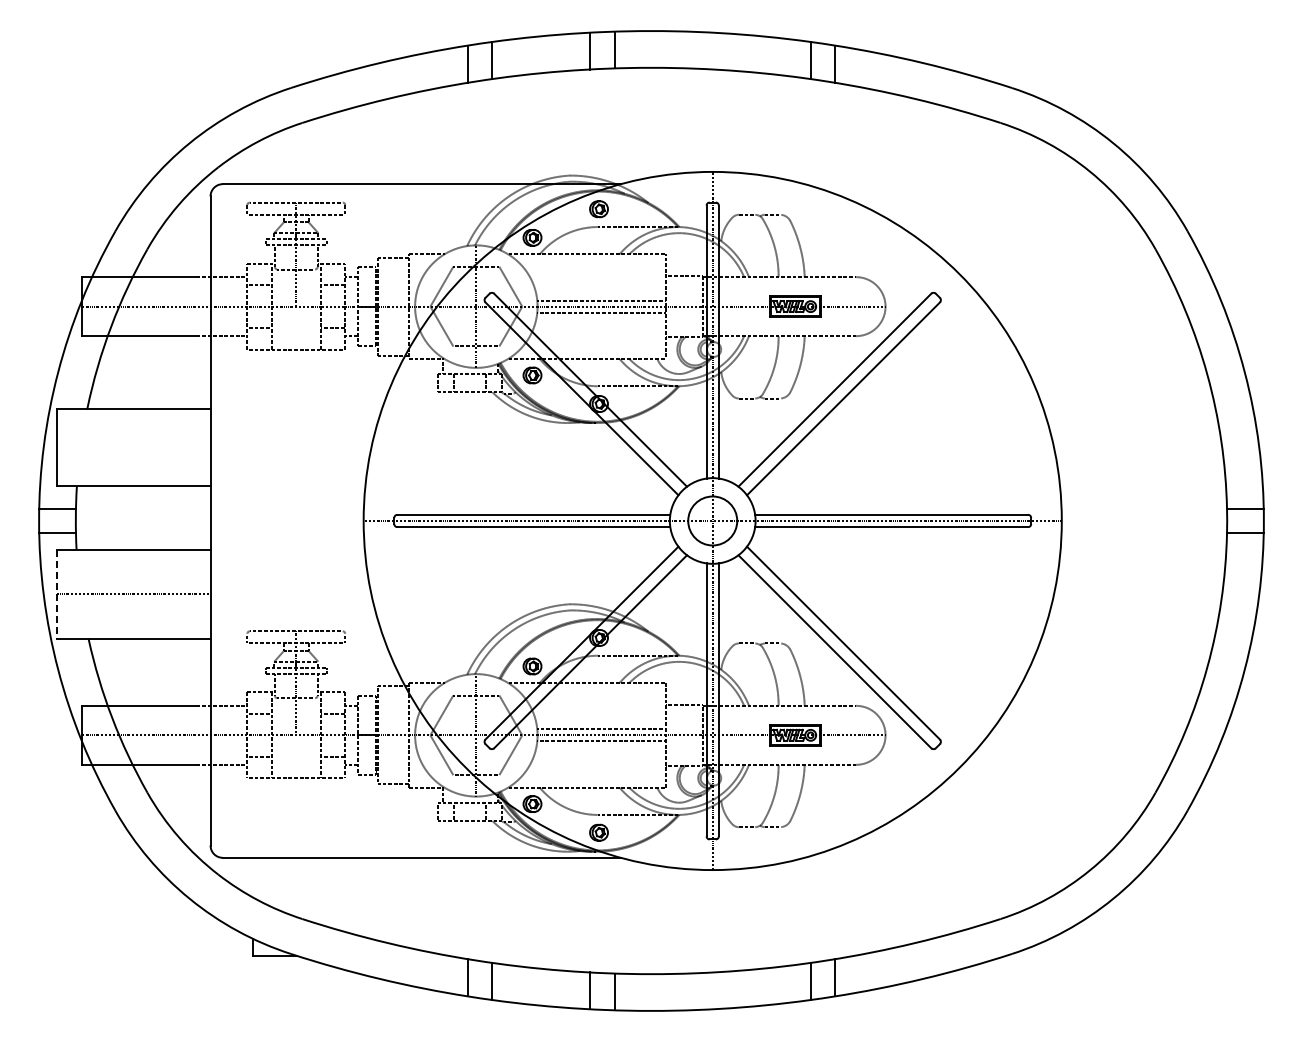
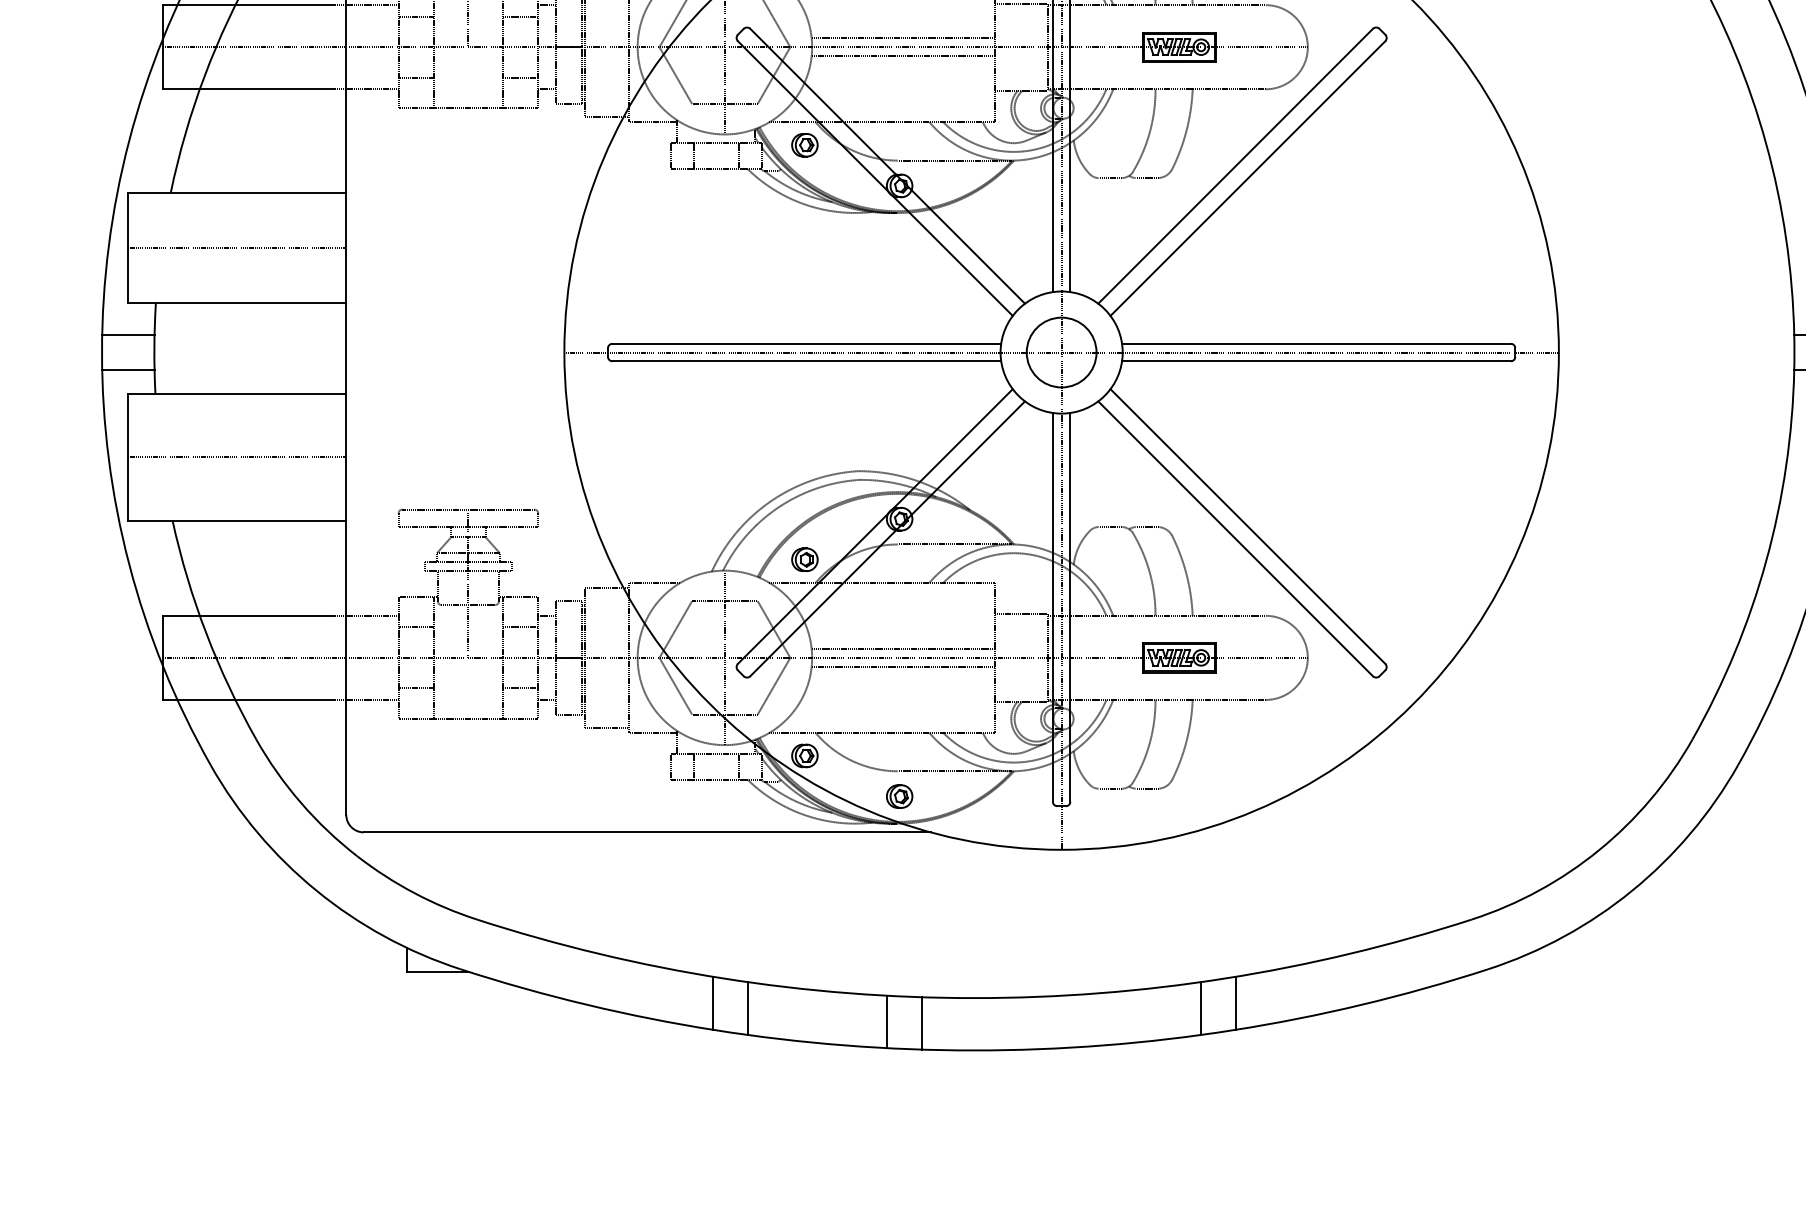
line: (133, 447) -> (236, 247), added
line: (57, 594) -> (128, 457), dashed -> solid

